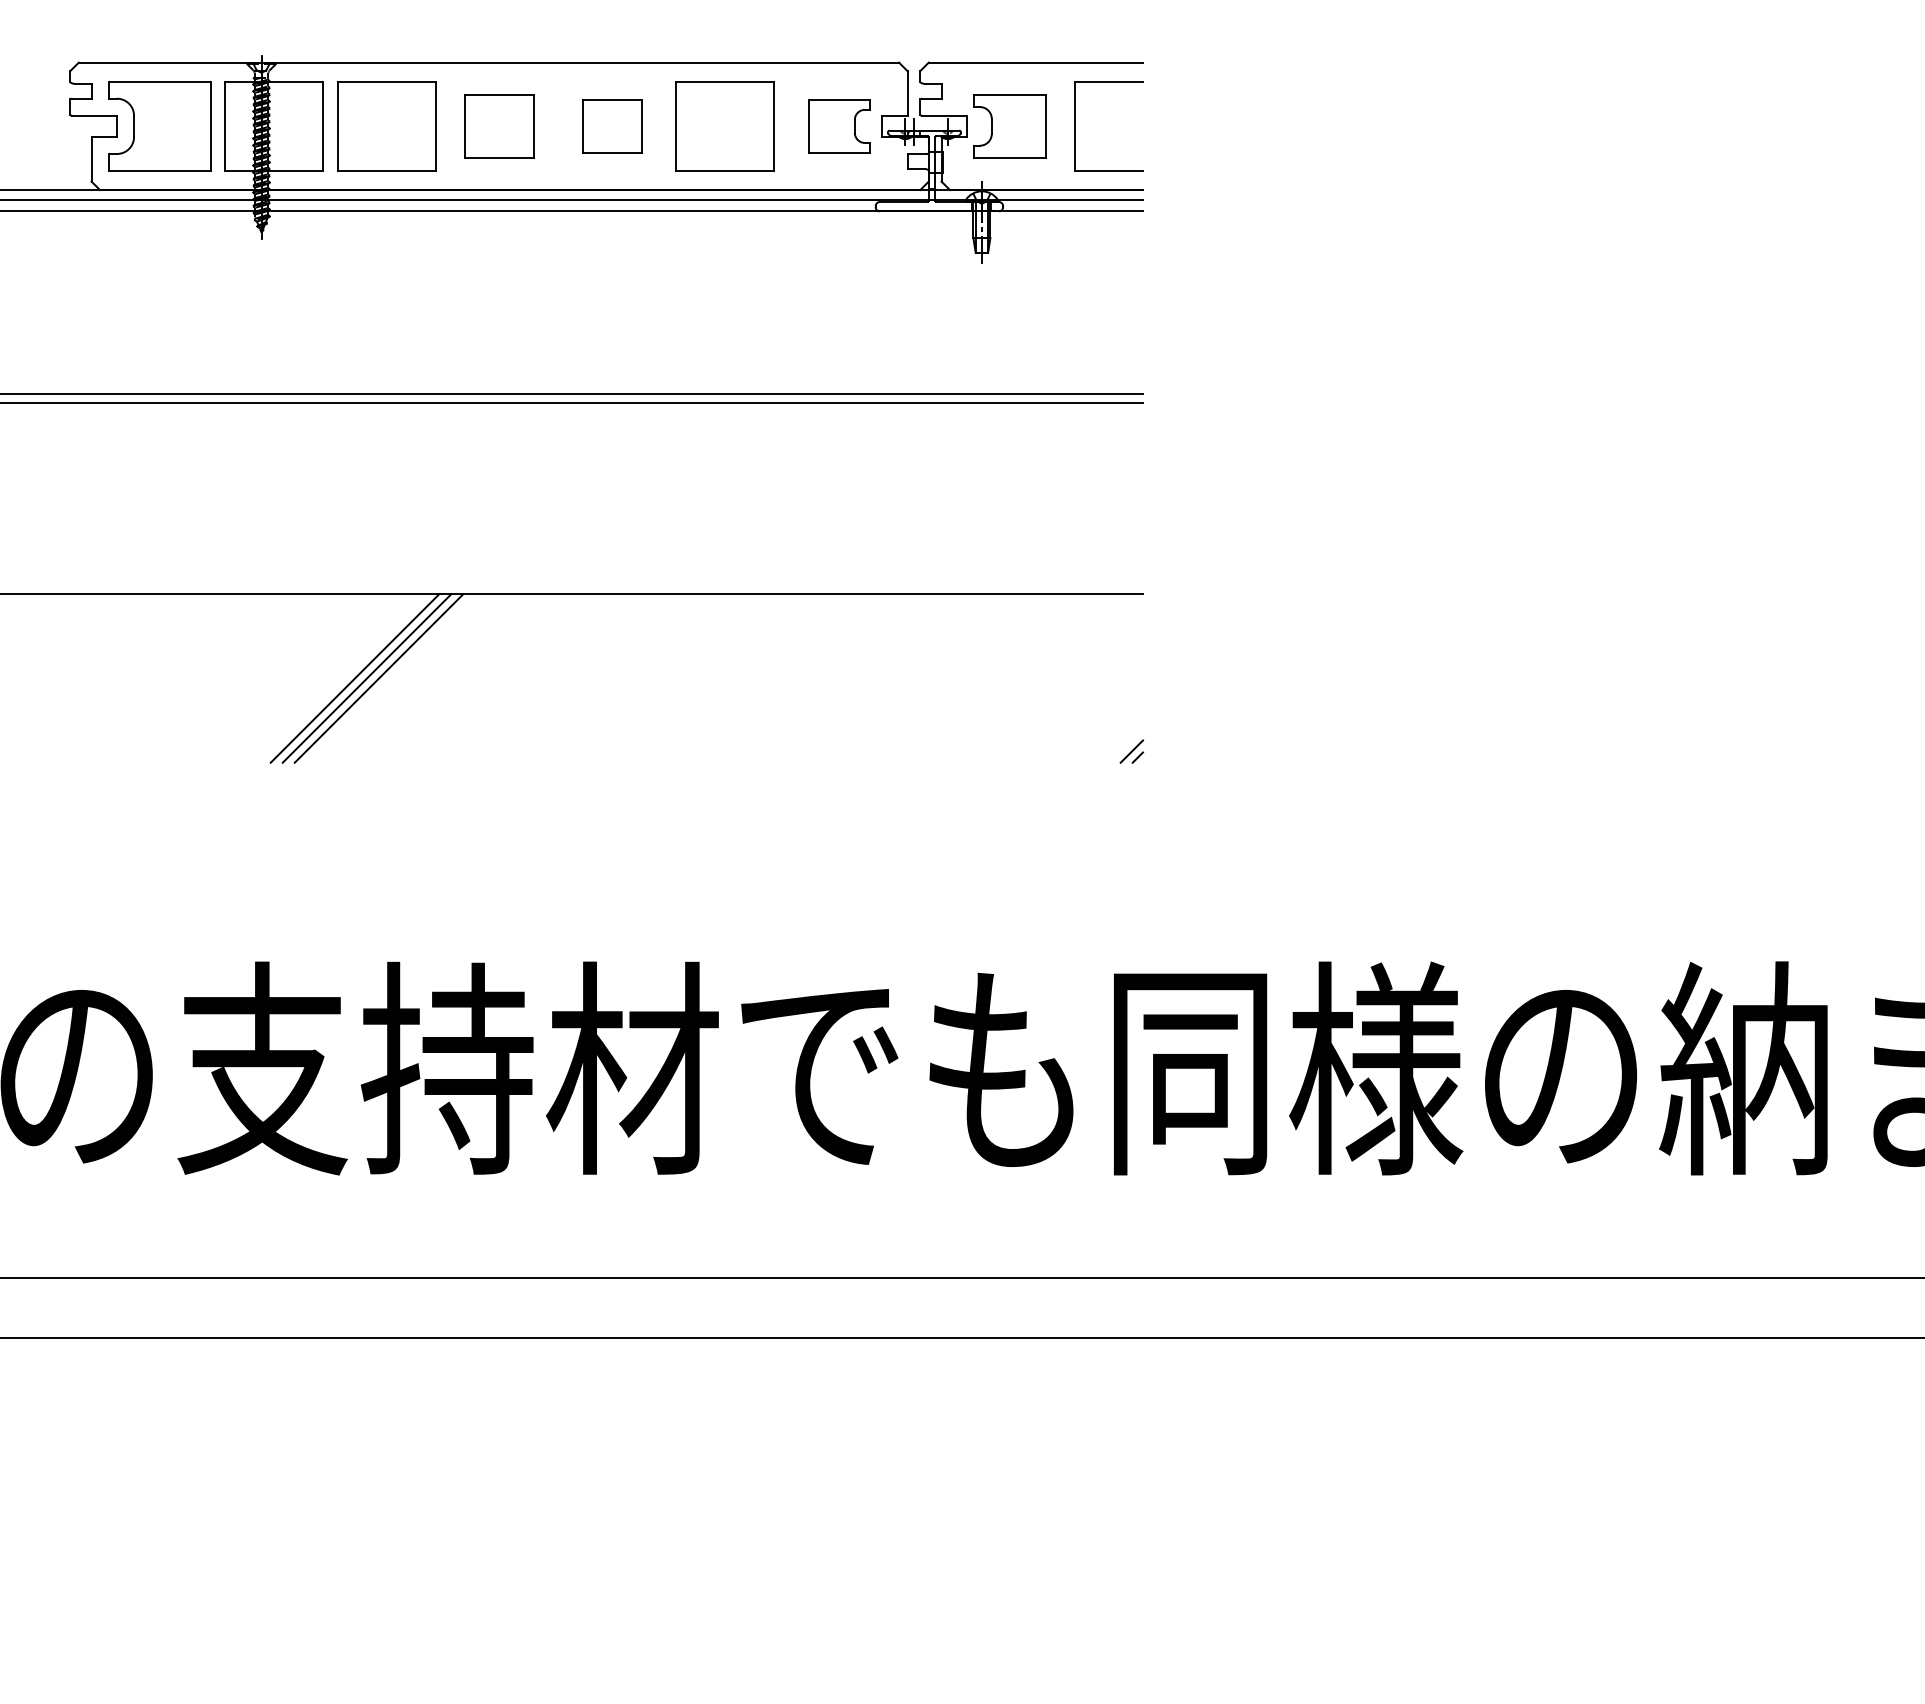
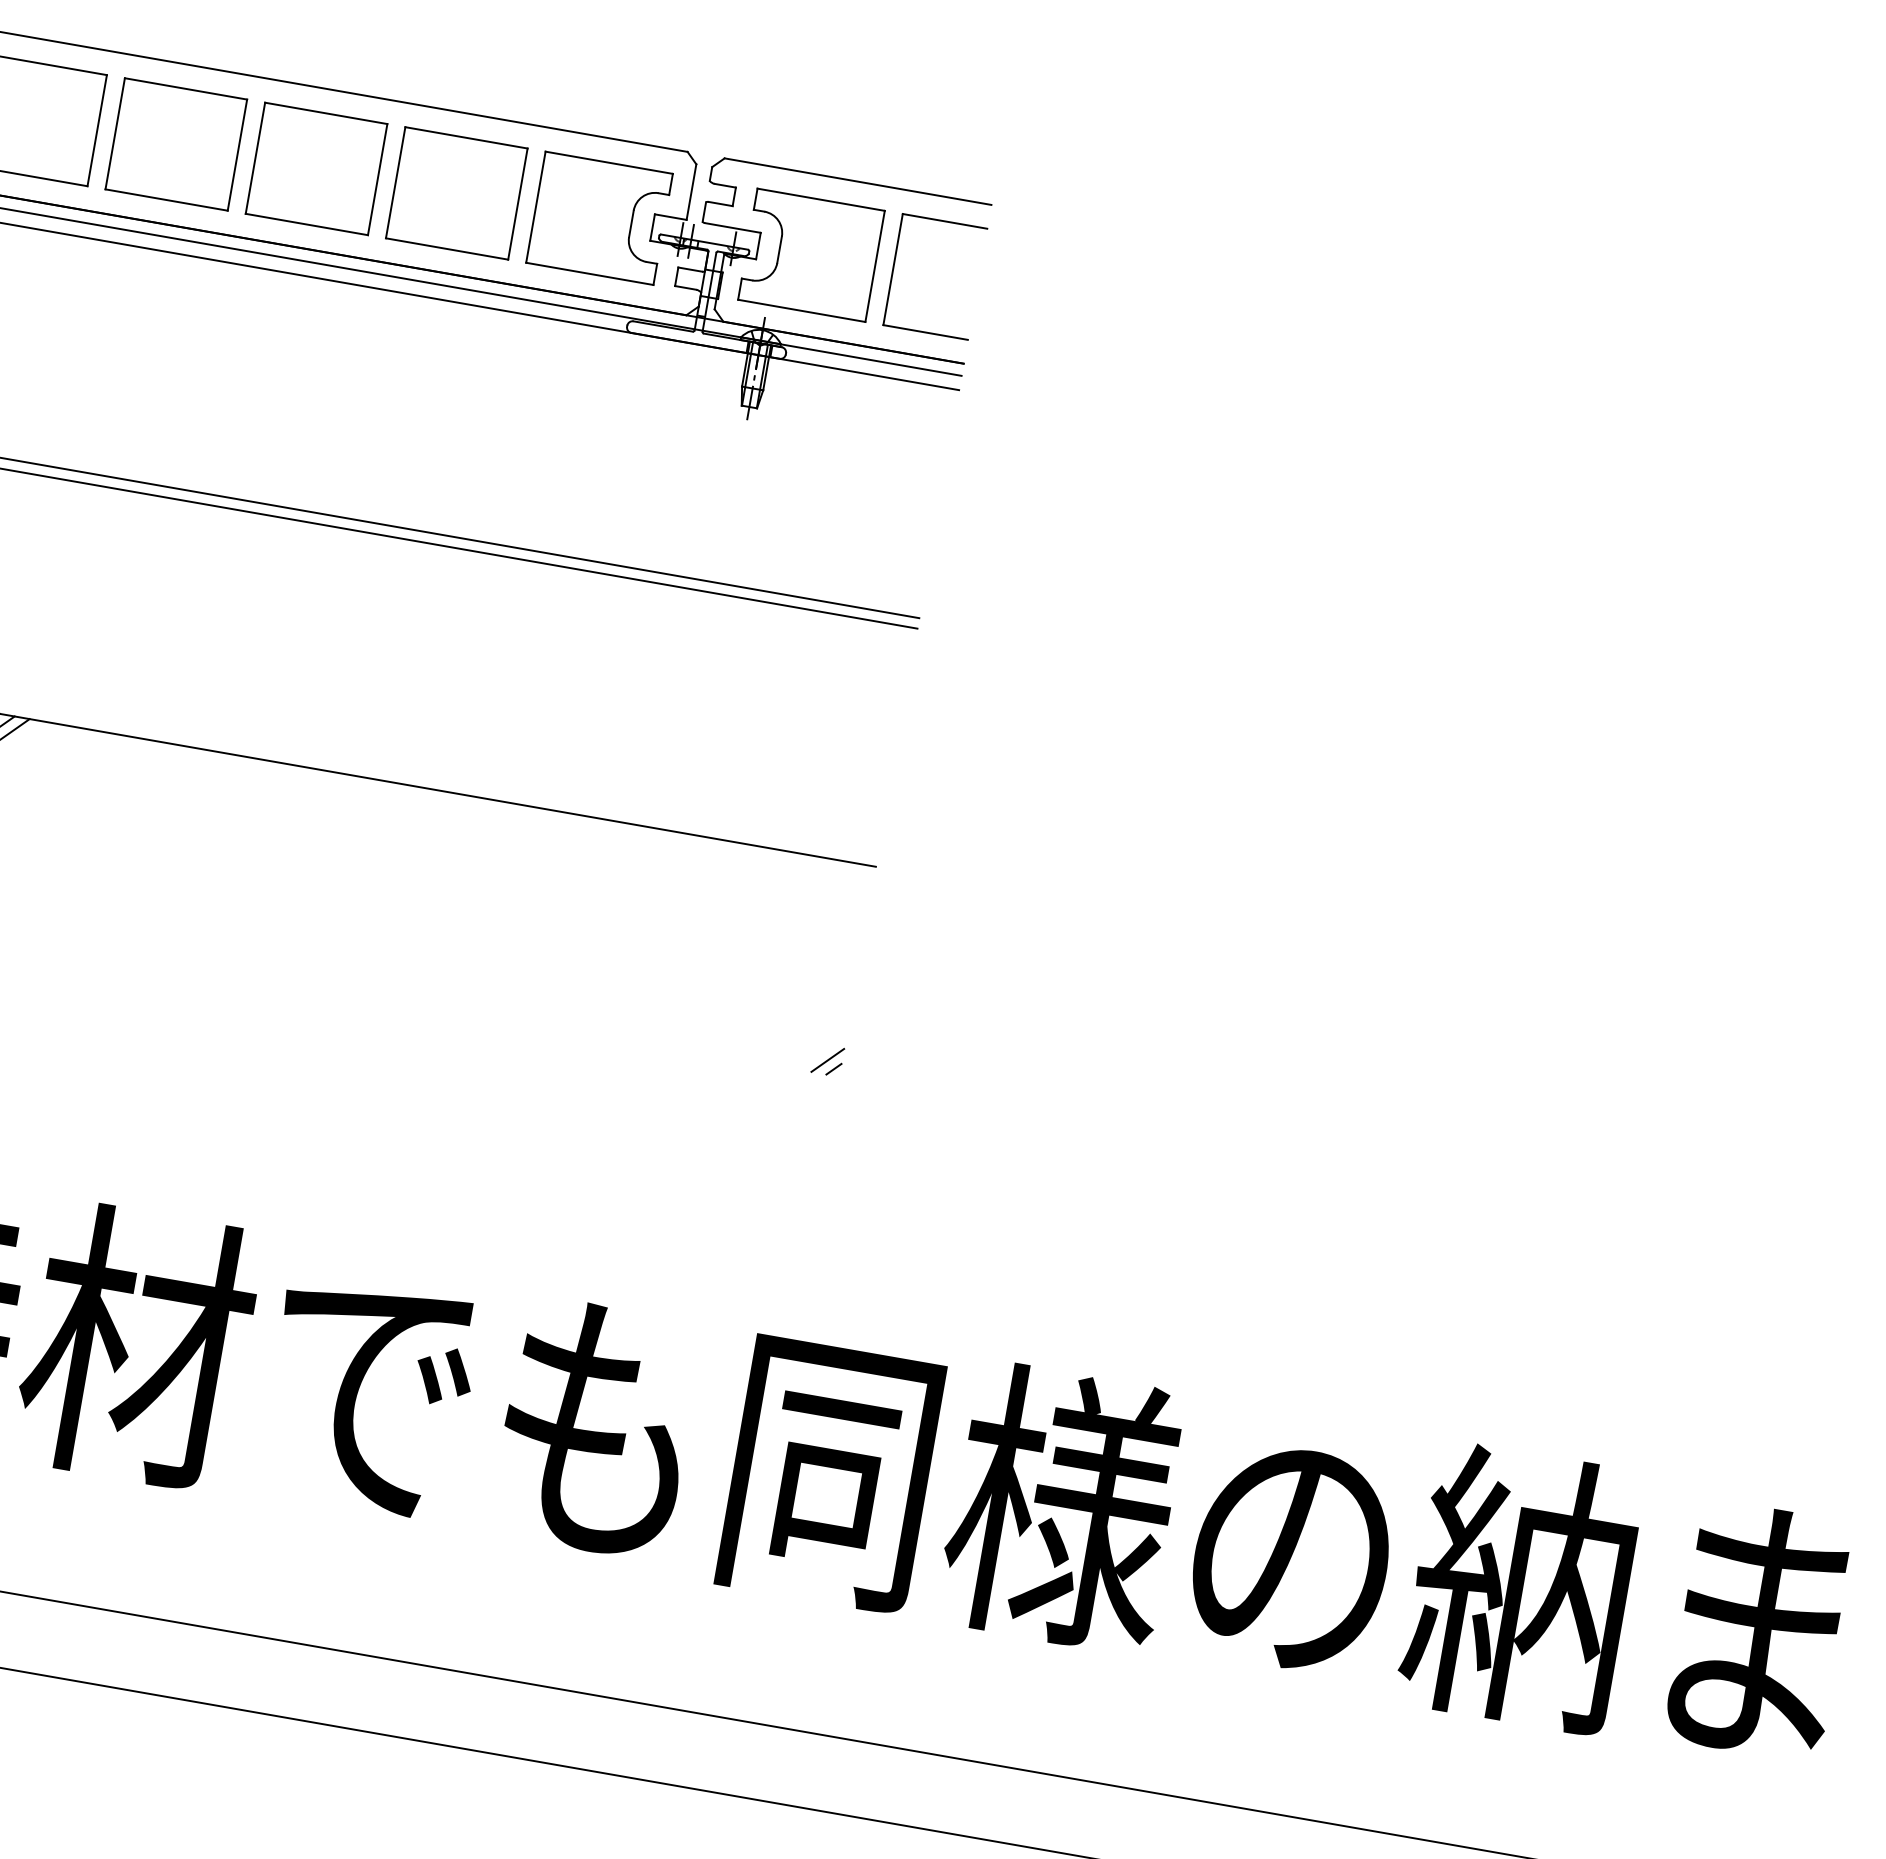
part: (499, 126) -> (176, 144), size x1.43
part: (611, 126) -> (315, 168), size x1.67
part: (839, 126) -> (599, 218), size x1.67
part: (1009, 126) -> (811, 255), size x1.43

